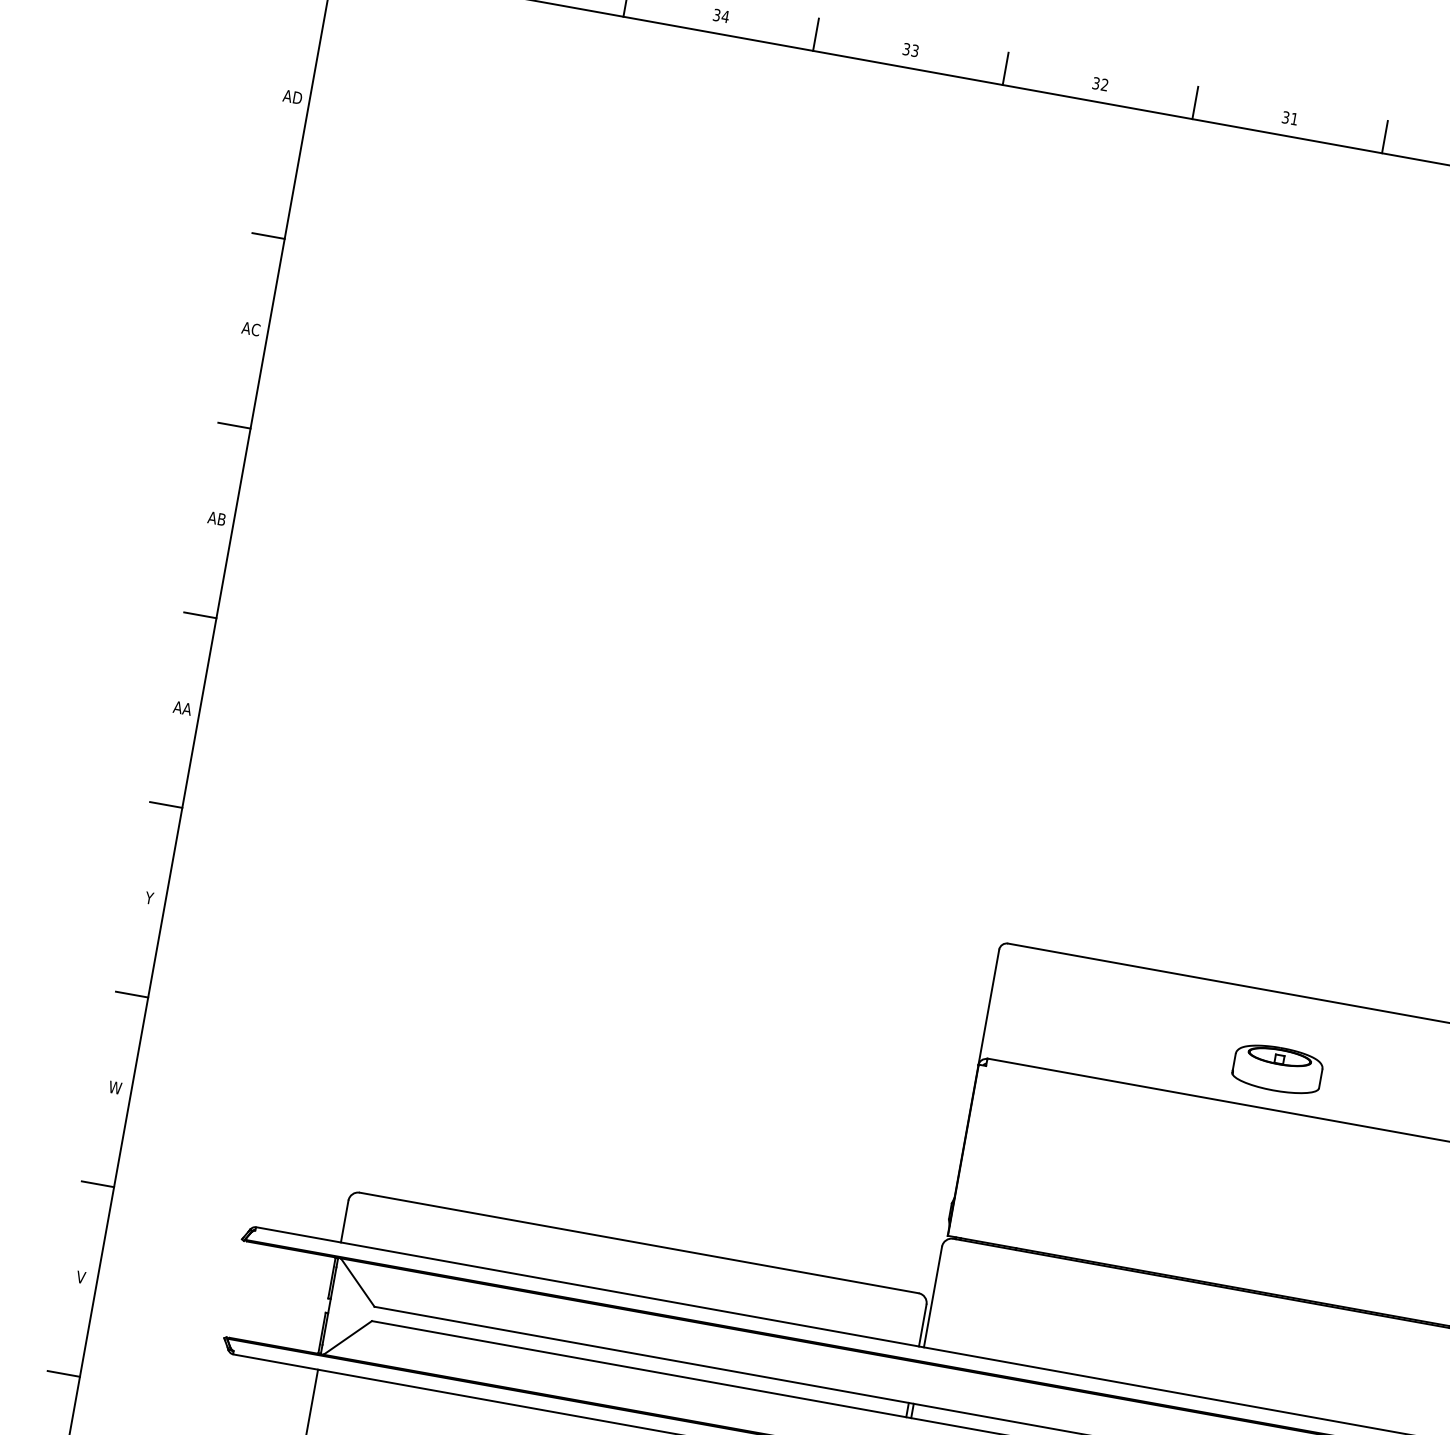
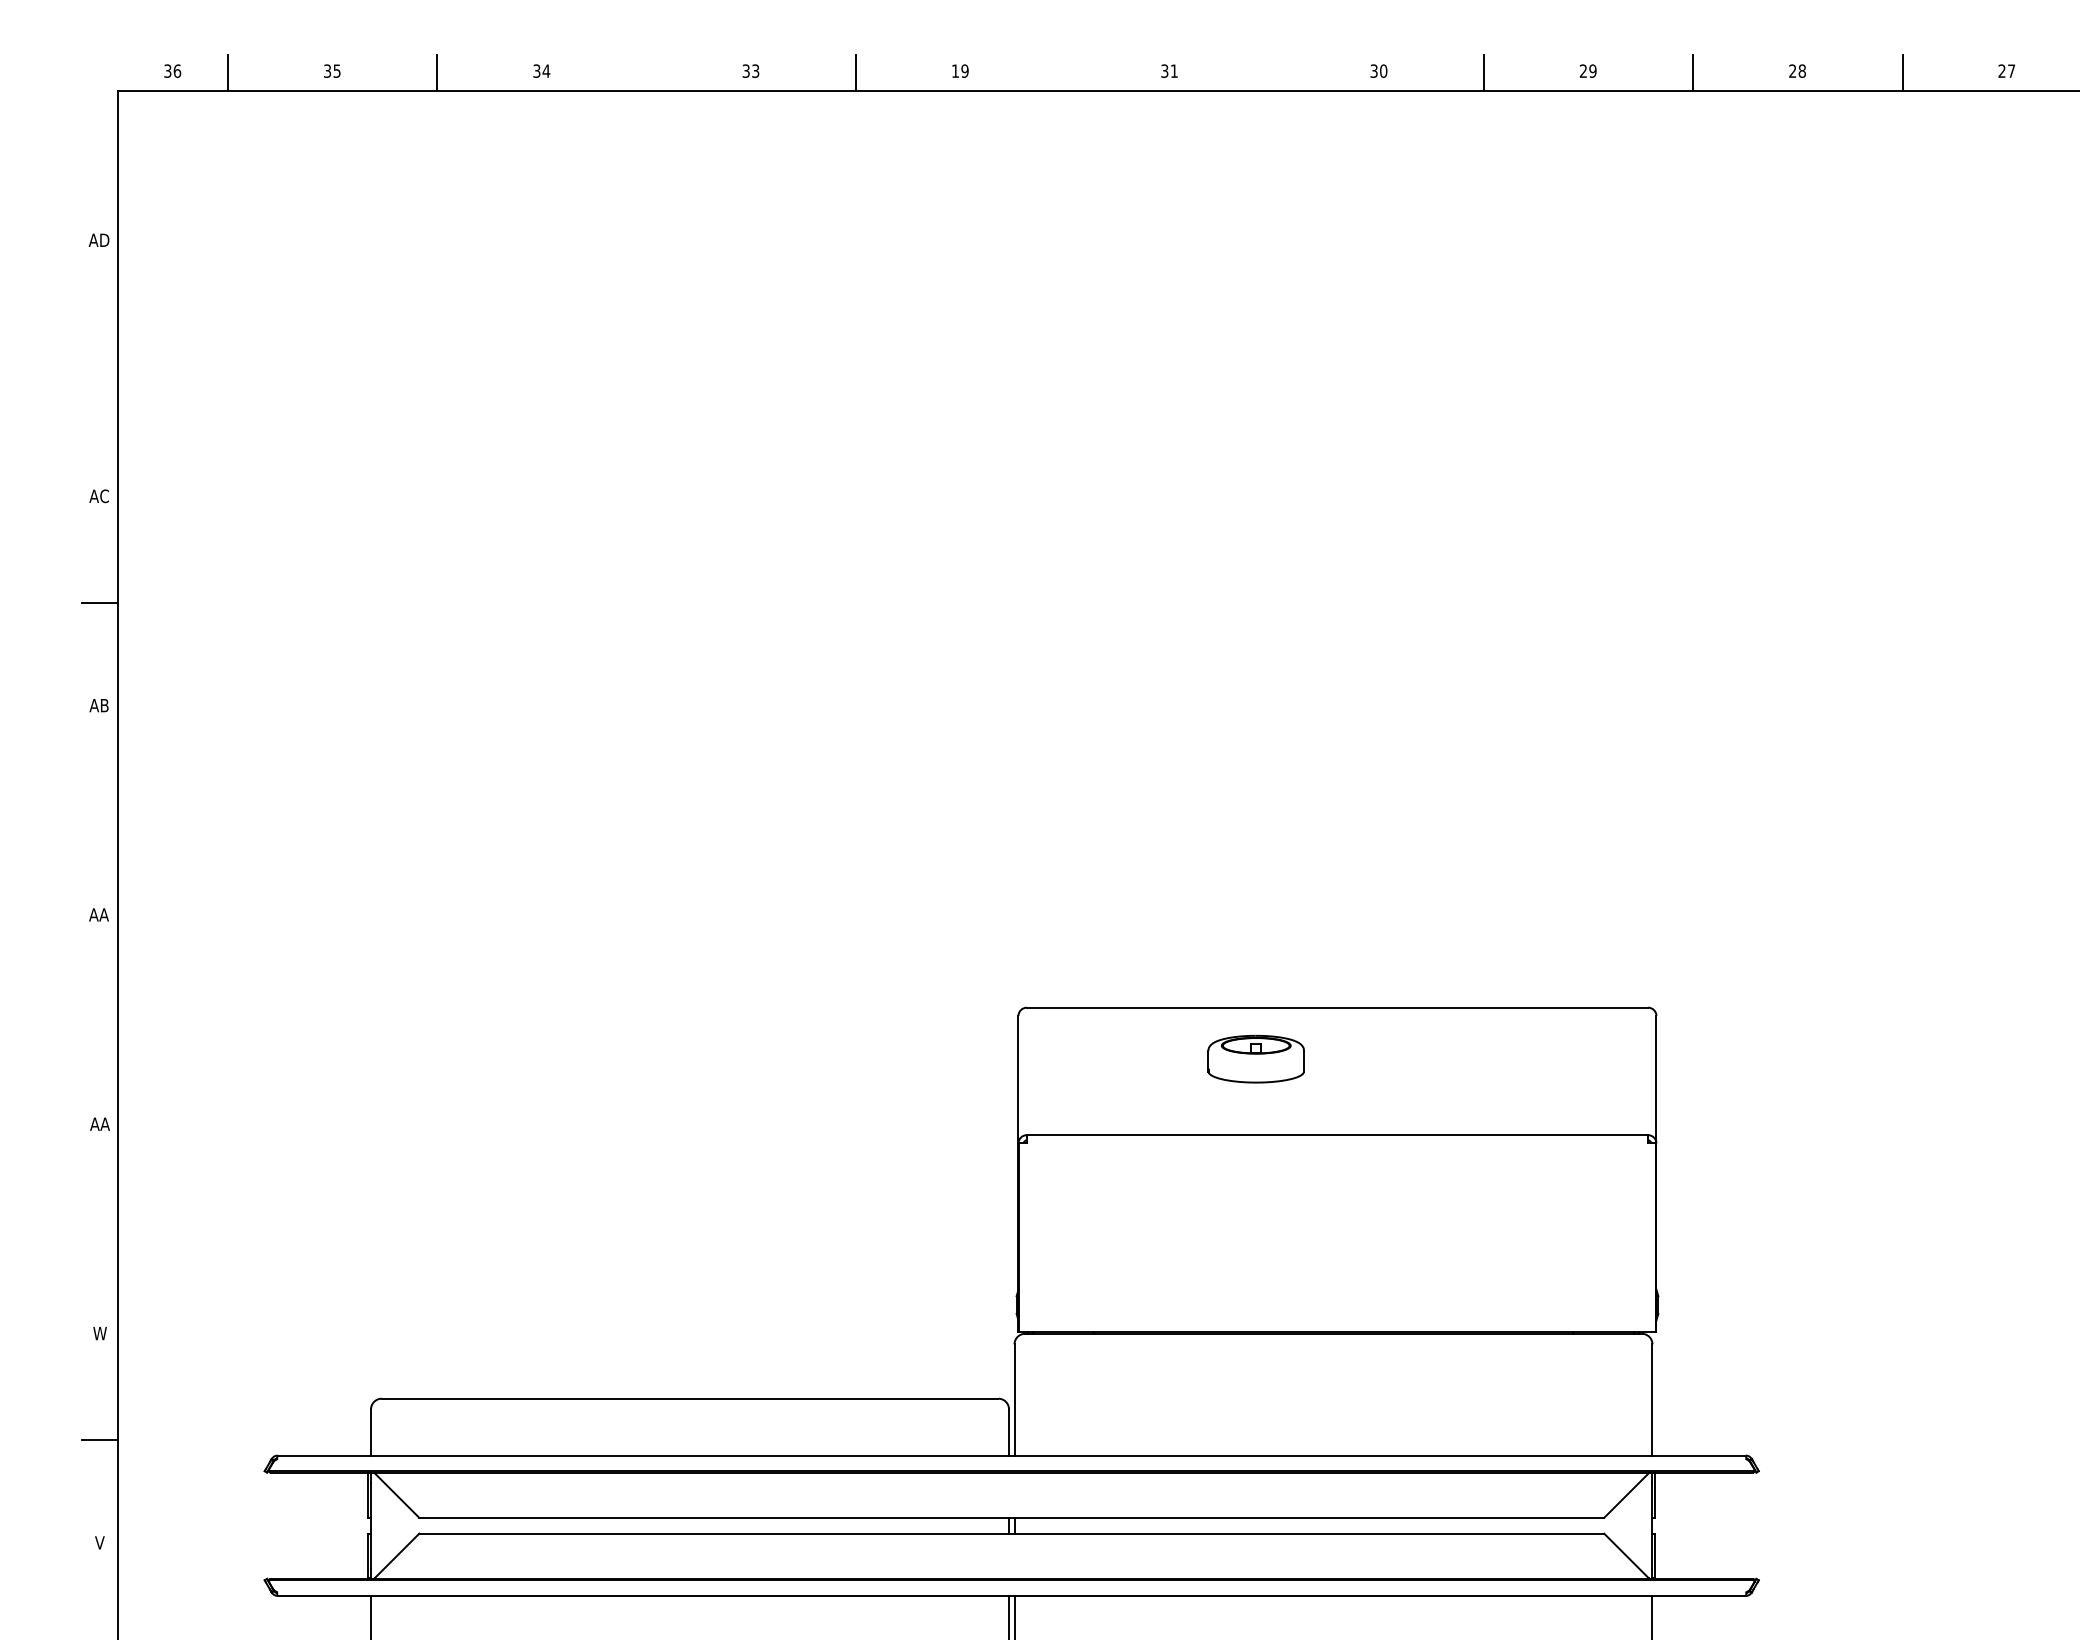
line: (815, 34) -> (646, 72), removed
text: (1100, 83) -> (960, 70), 32 -> 19
line: (1195, 102) -> (1065, 72), removed
line: (1384, 136) -> (1274, 72), removed
line: (268, 235) -> (99, 393), removed
line: (199, 615) -> (99, 812), removed
line: (165, 804) -> (99, 1021), removed
text: (149, 897) -> (99, 1123), Y -> AA
line: (131, 994) -> (99, 1230), removed
part: (1277, 1069) -> (1255, 1059), moved

